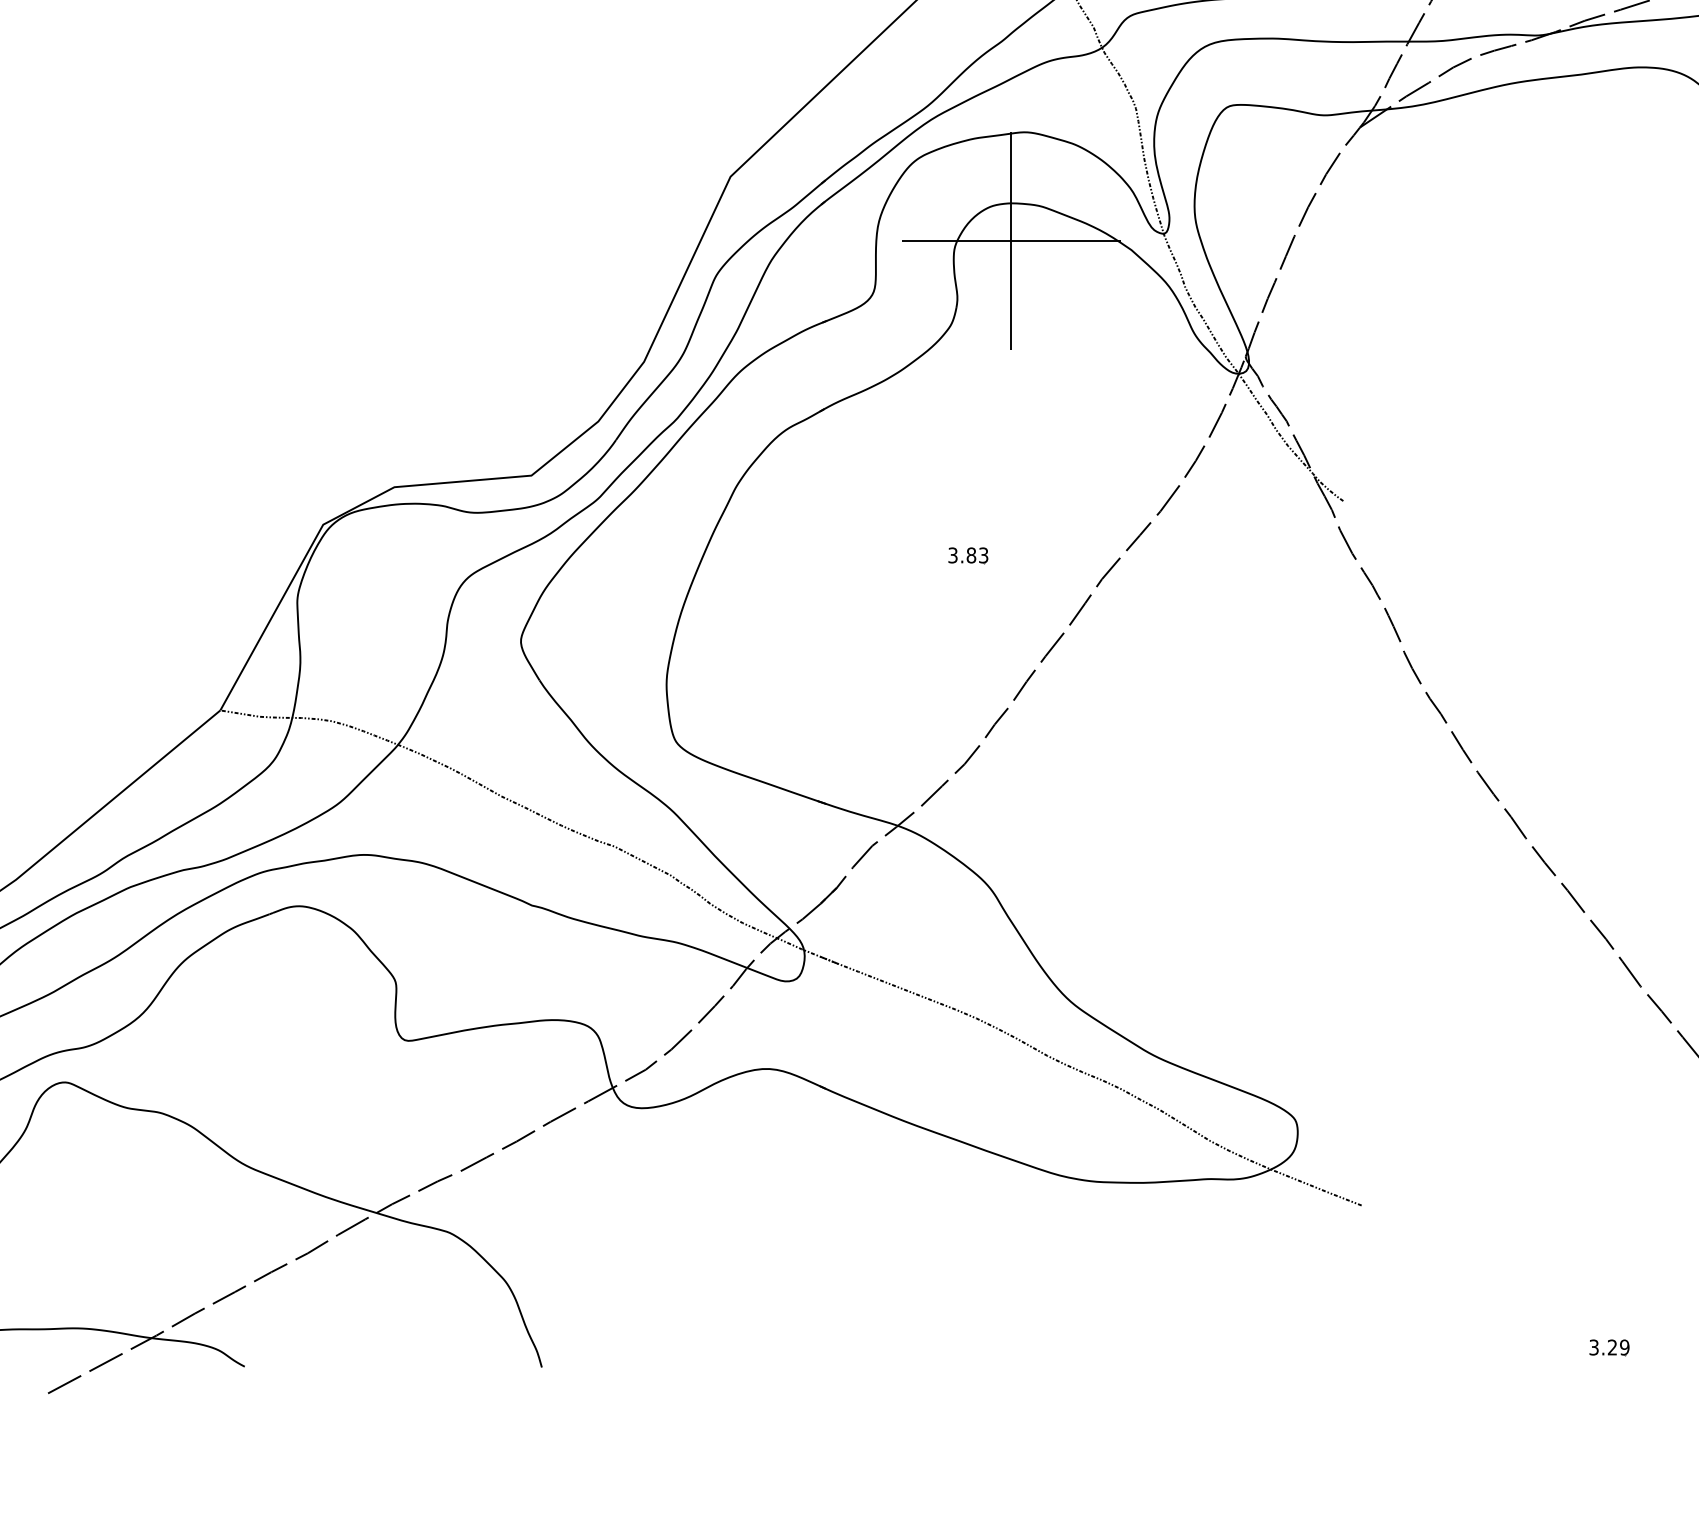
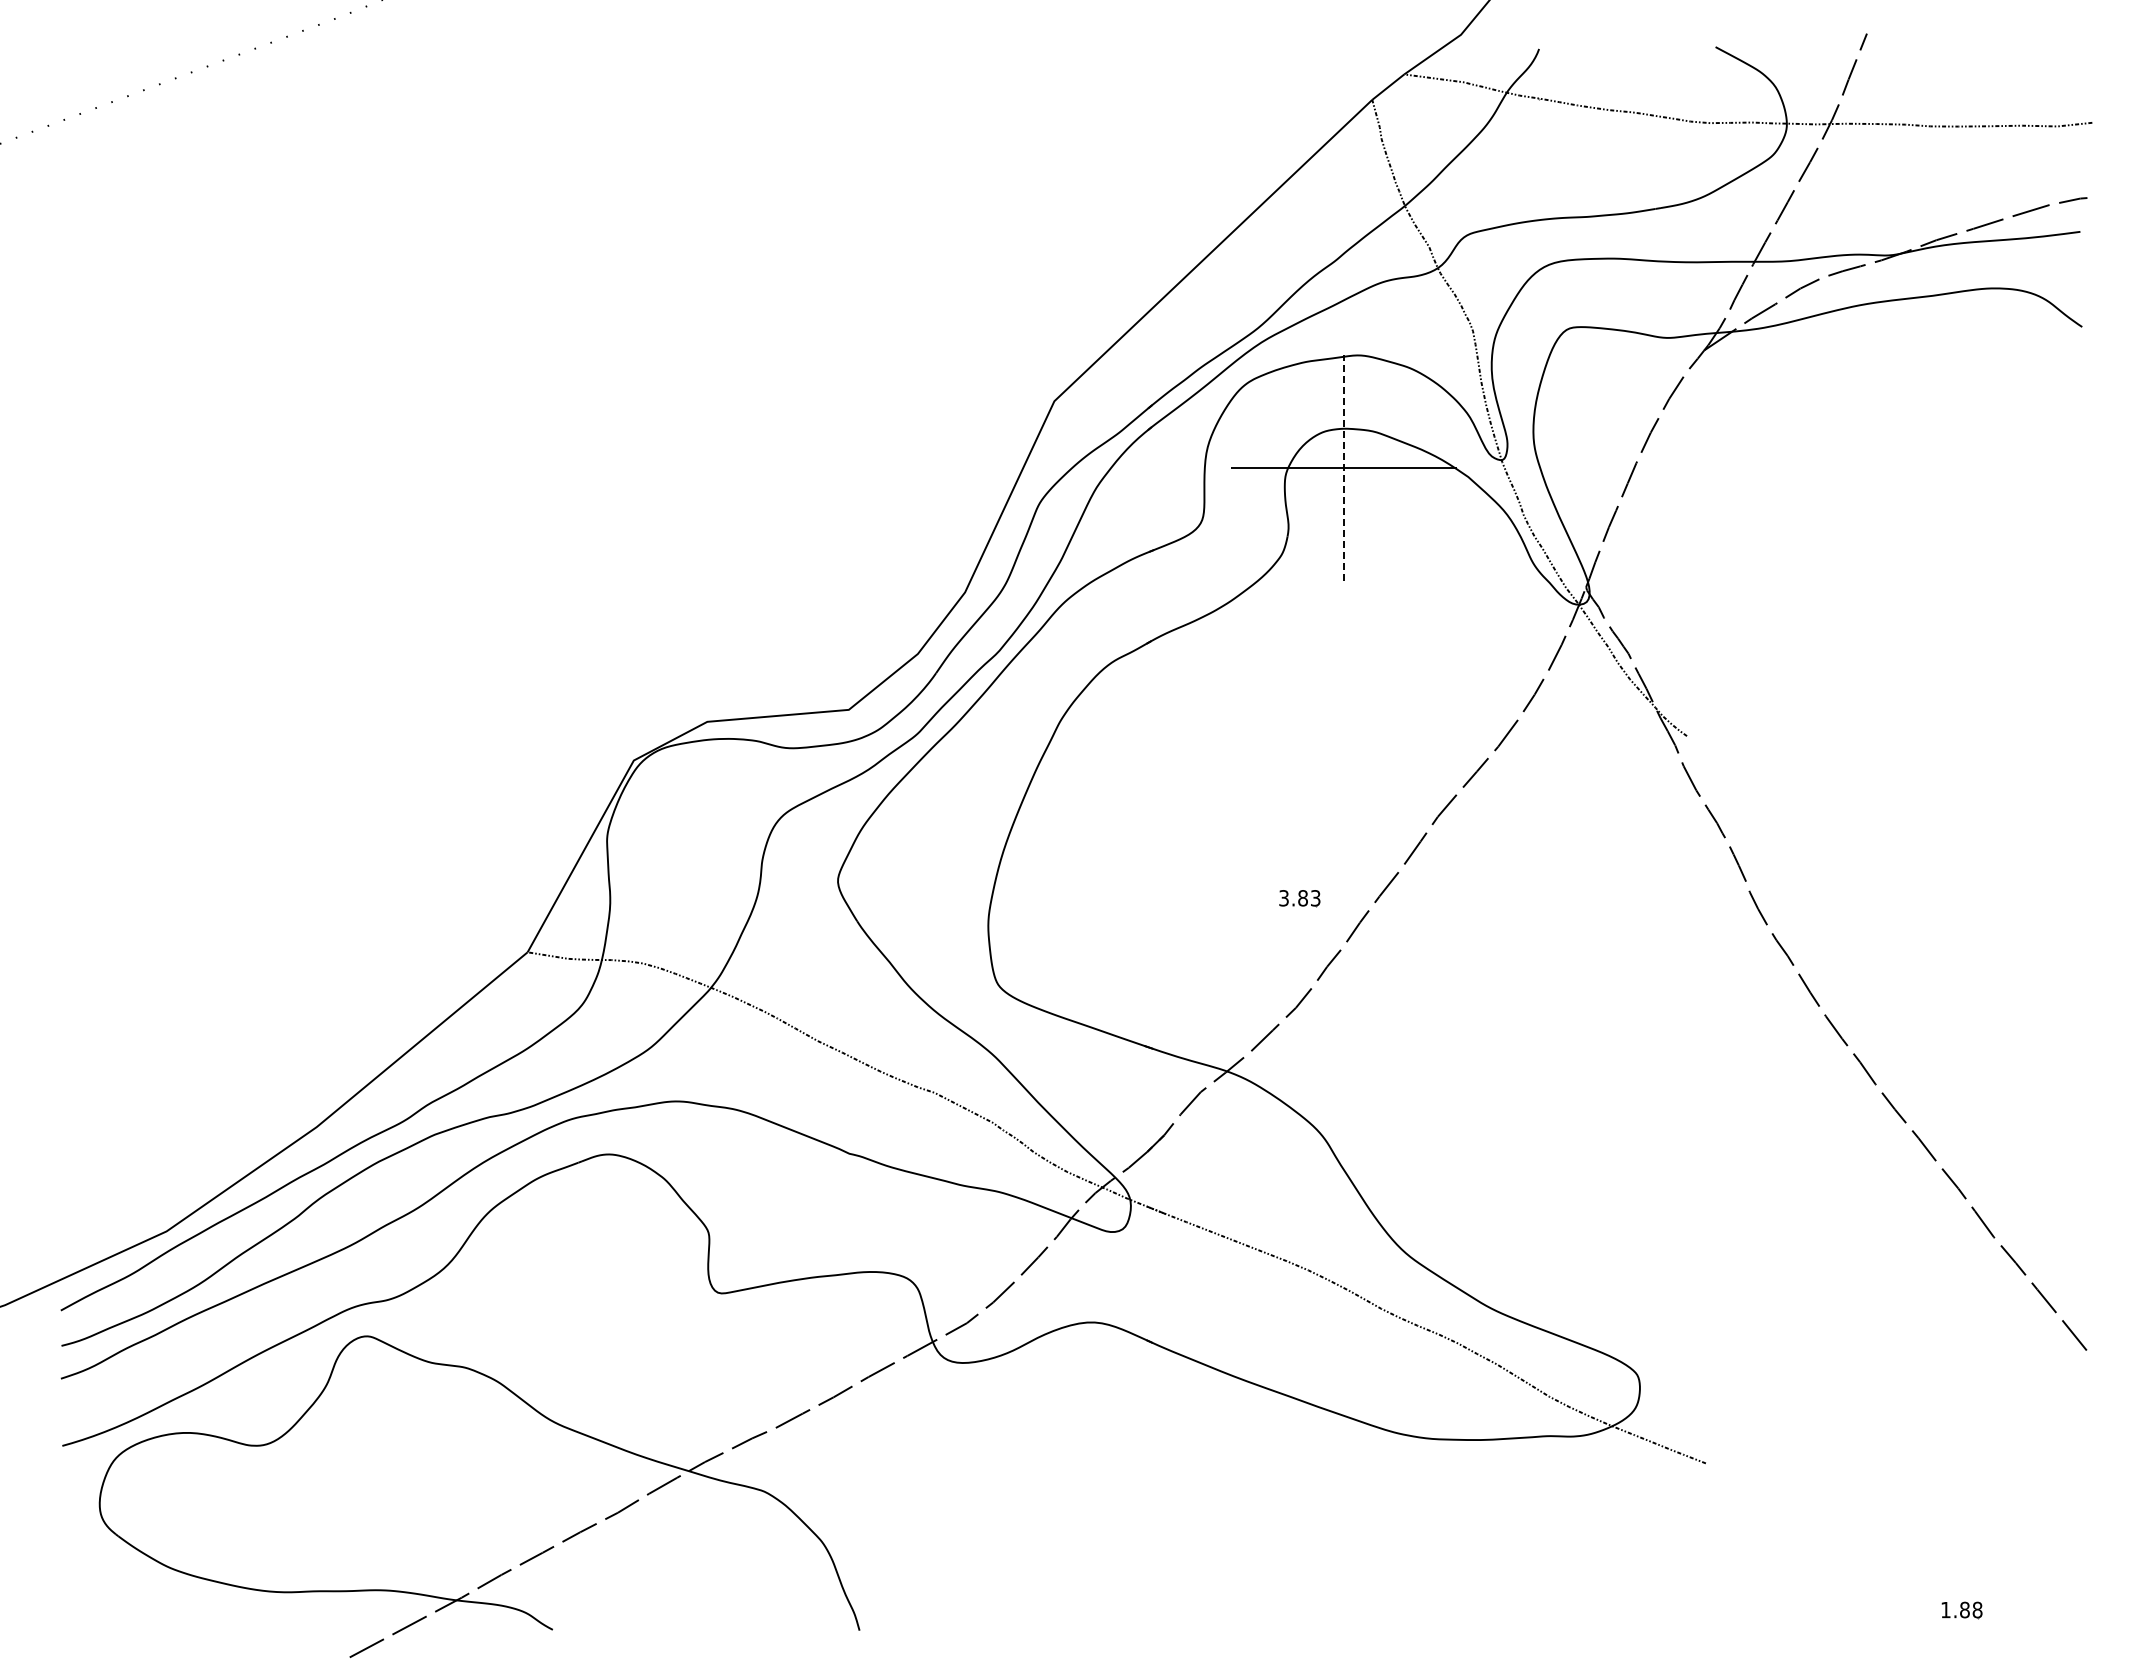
line: (1011, 240) -> (1344, 467), solid -> dashed
part: (967, 555) -> (1299, 898), moved
text: (1609, 1347) -> (1961, 1609), 3.29 -> 1.88

